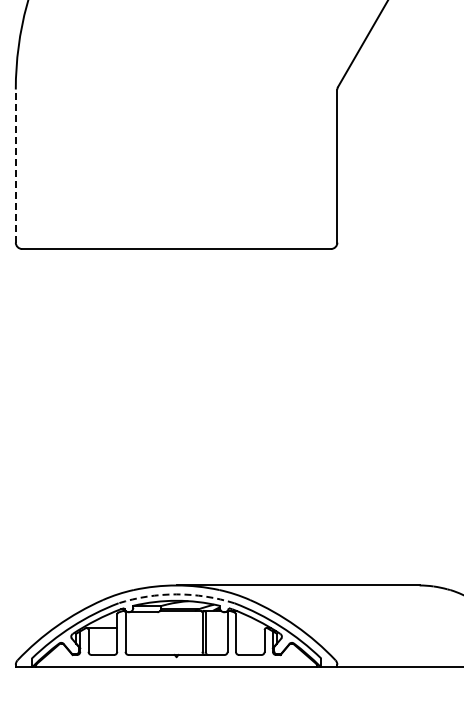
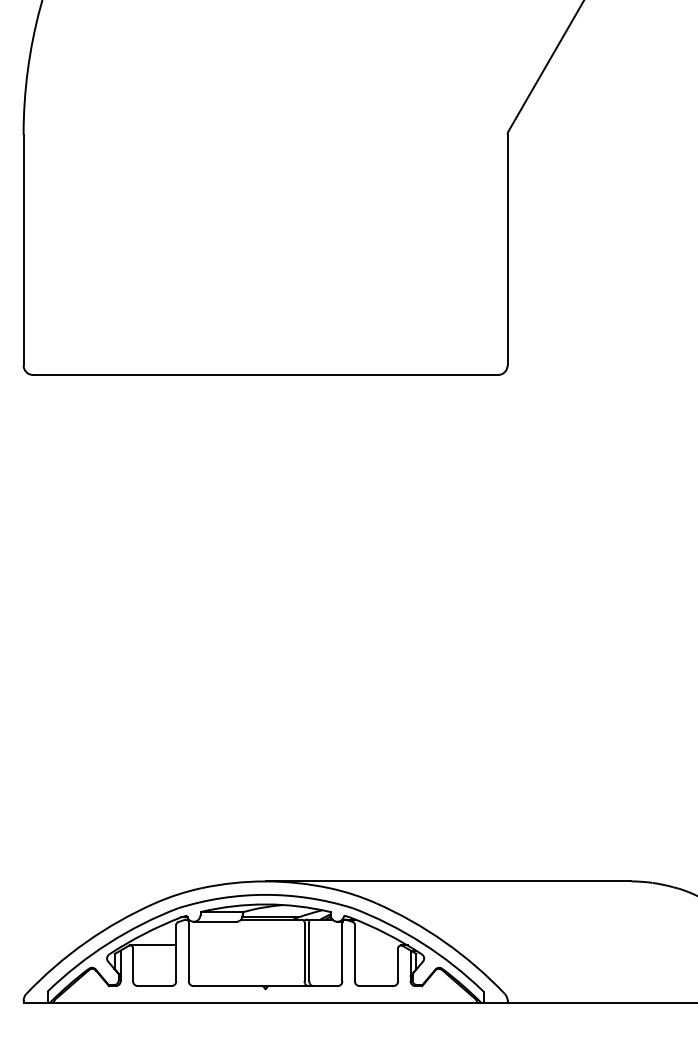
line: (15, 166) -> (23, 250), dashed -> solid
arc: (176, 594) -> (265, 895), dashed -> solid

